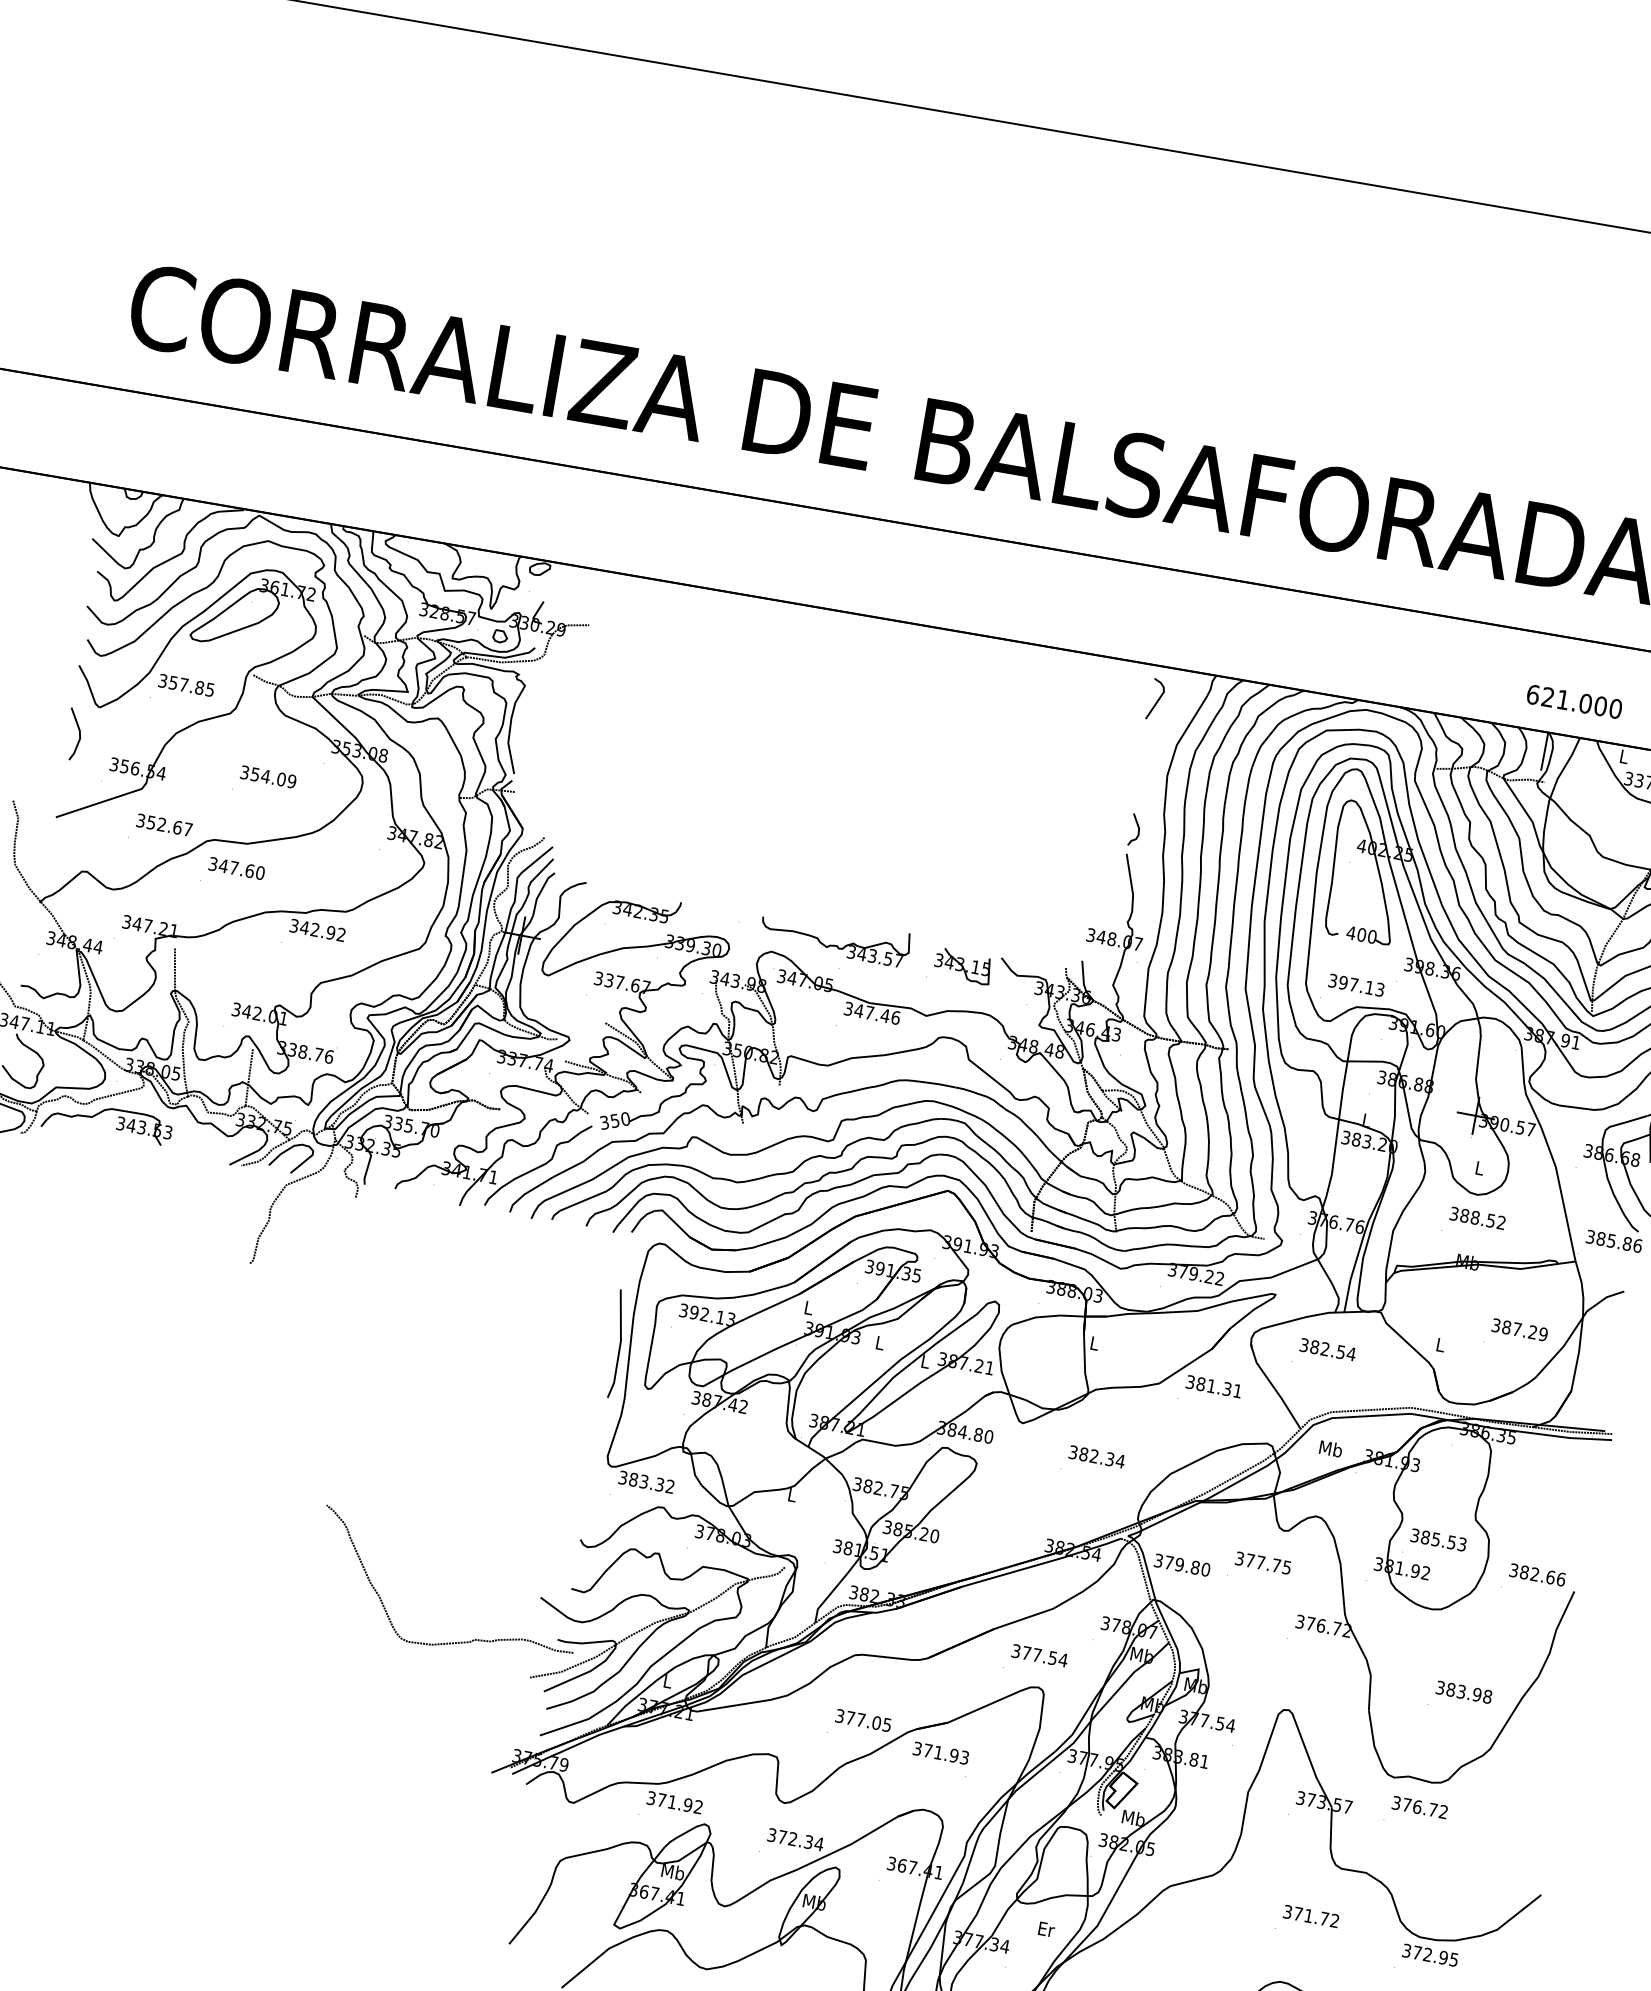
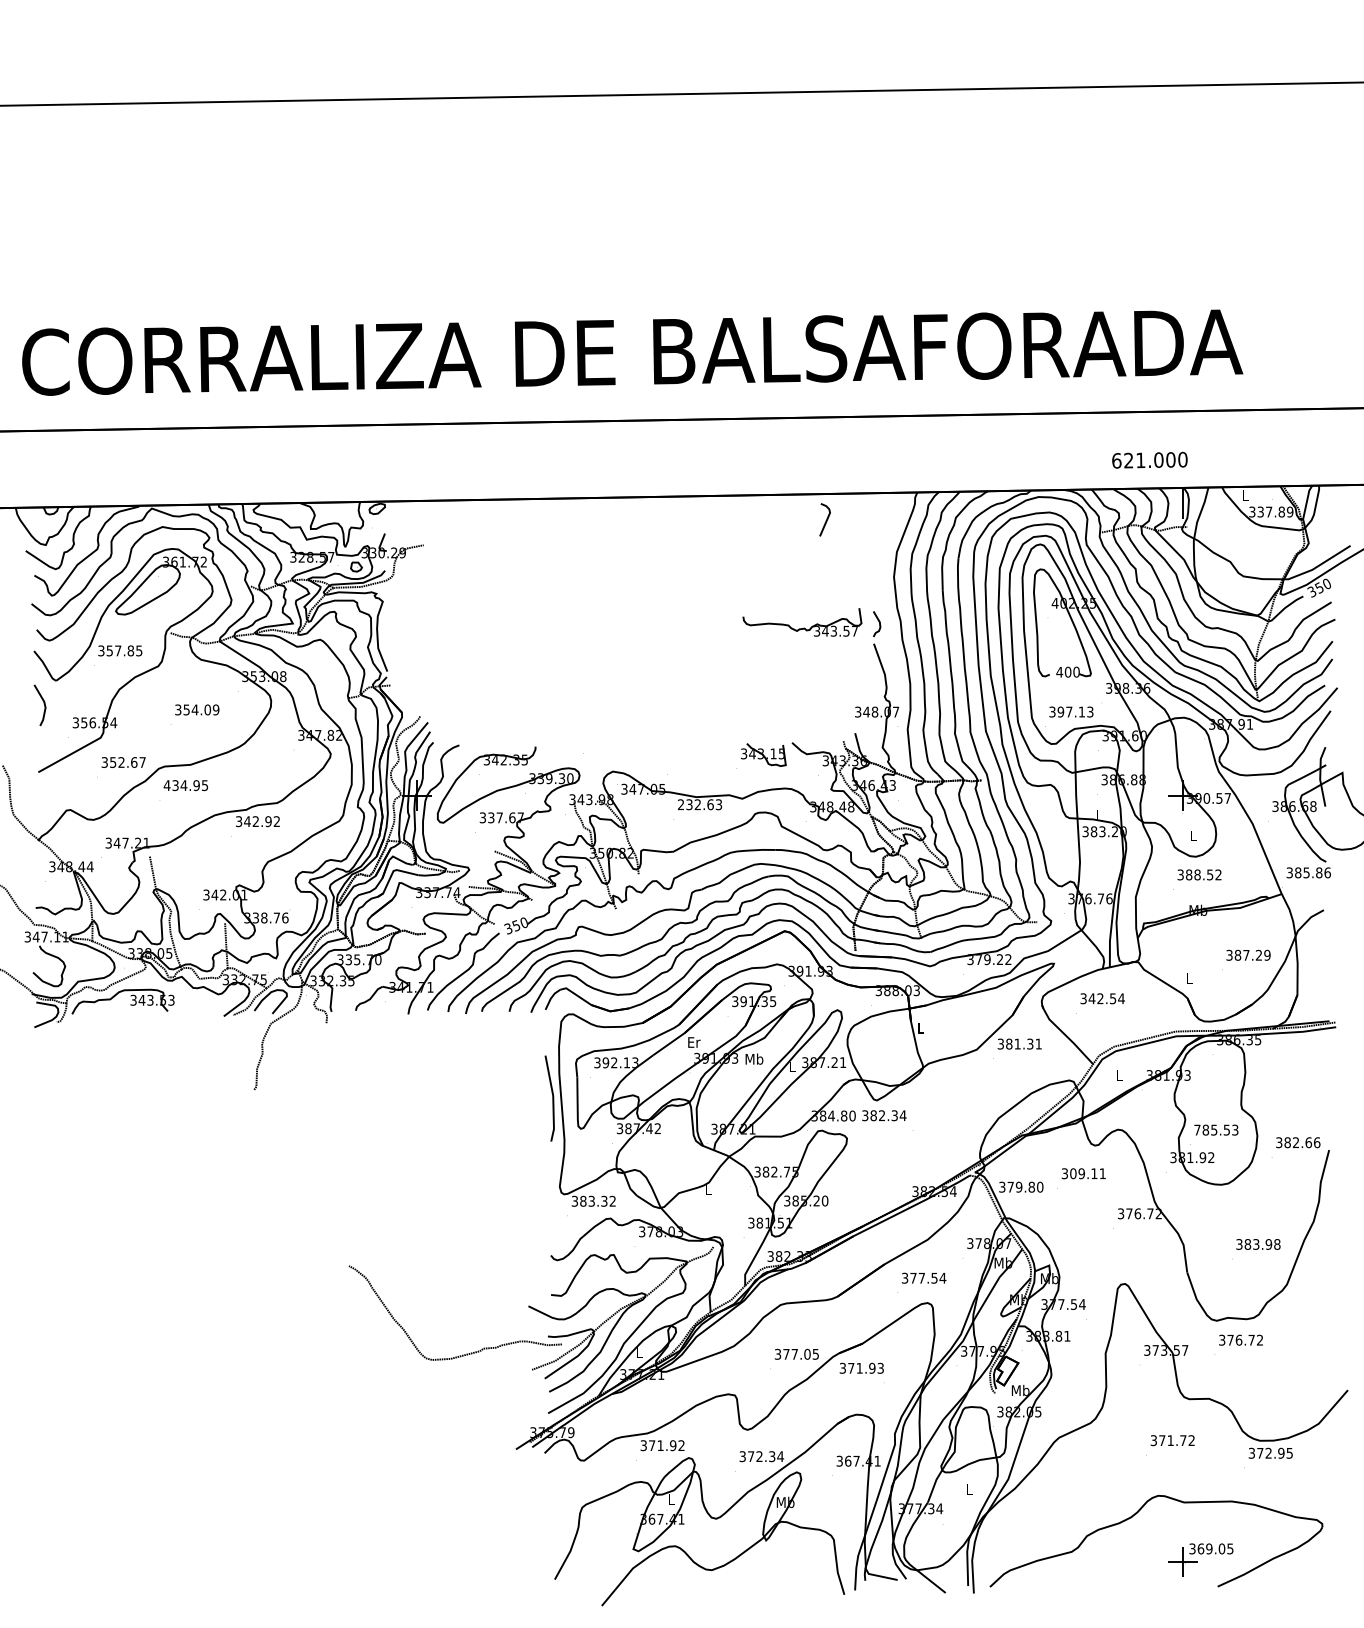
line: (1156, 700) -> (825, 520), moved
text: (1574, 700) -> (1149, 459), moved
text: (236, 868) -> (185, 785), 347.60 -> 434.95
part: (835, 937) -> (802, 622), moved
text: (872, 1013) -> (700, 804), 347.46 -> 232.63
text: (809, 1308) -> (694, 1042), L -> Er
text: (880, 1342) -> (754, 1058), L -> Mb
text: (1314, 1346) -> (1091, 998), 382.54 -> 342.54
text: (1331, 1448) -> (1119, 1074), Mb -> L
text: (1097, 1456) -> (884, 1115), moved
text: (1415, 1534) -> (1197, 1129), 385.53 -> 785.53
text: (1267, 1563) -> (1087, 1173), 377.75 -> 309.11
text: (673, 1871) -> (671, 1499), Mb -> L
text: (1046, 1929) -> (969, 1489), Er -> L

